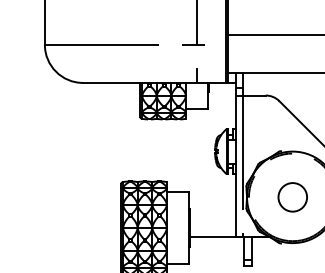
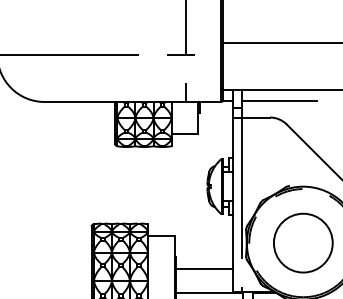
line: (273, 82) -> (279, 101), added
circle: (292, 197) -> (302, 243), size x1.67
line: (212, 218) -> (204, 269), added

